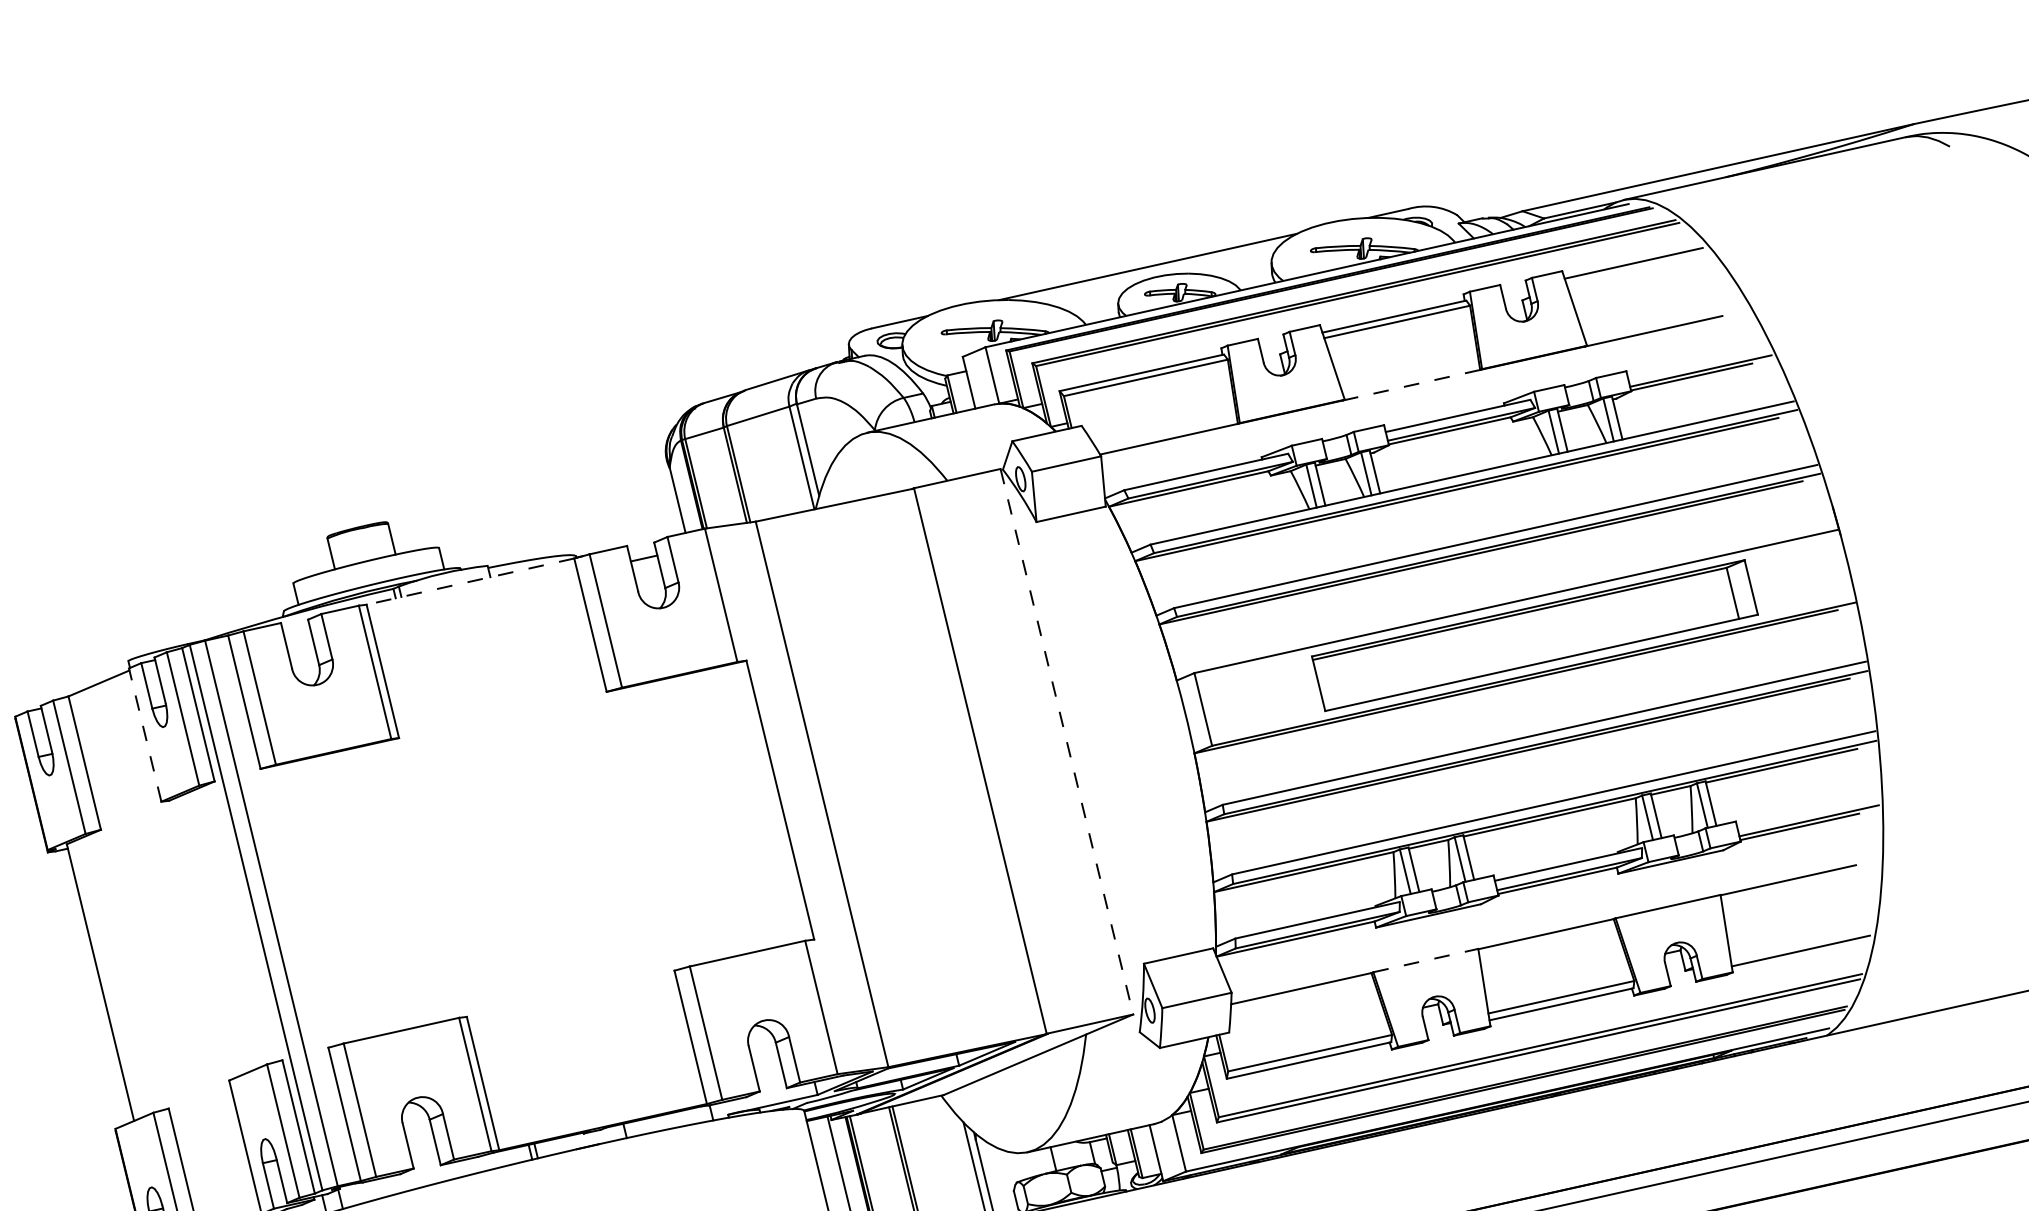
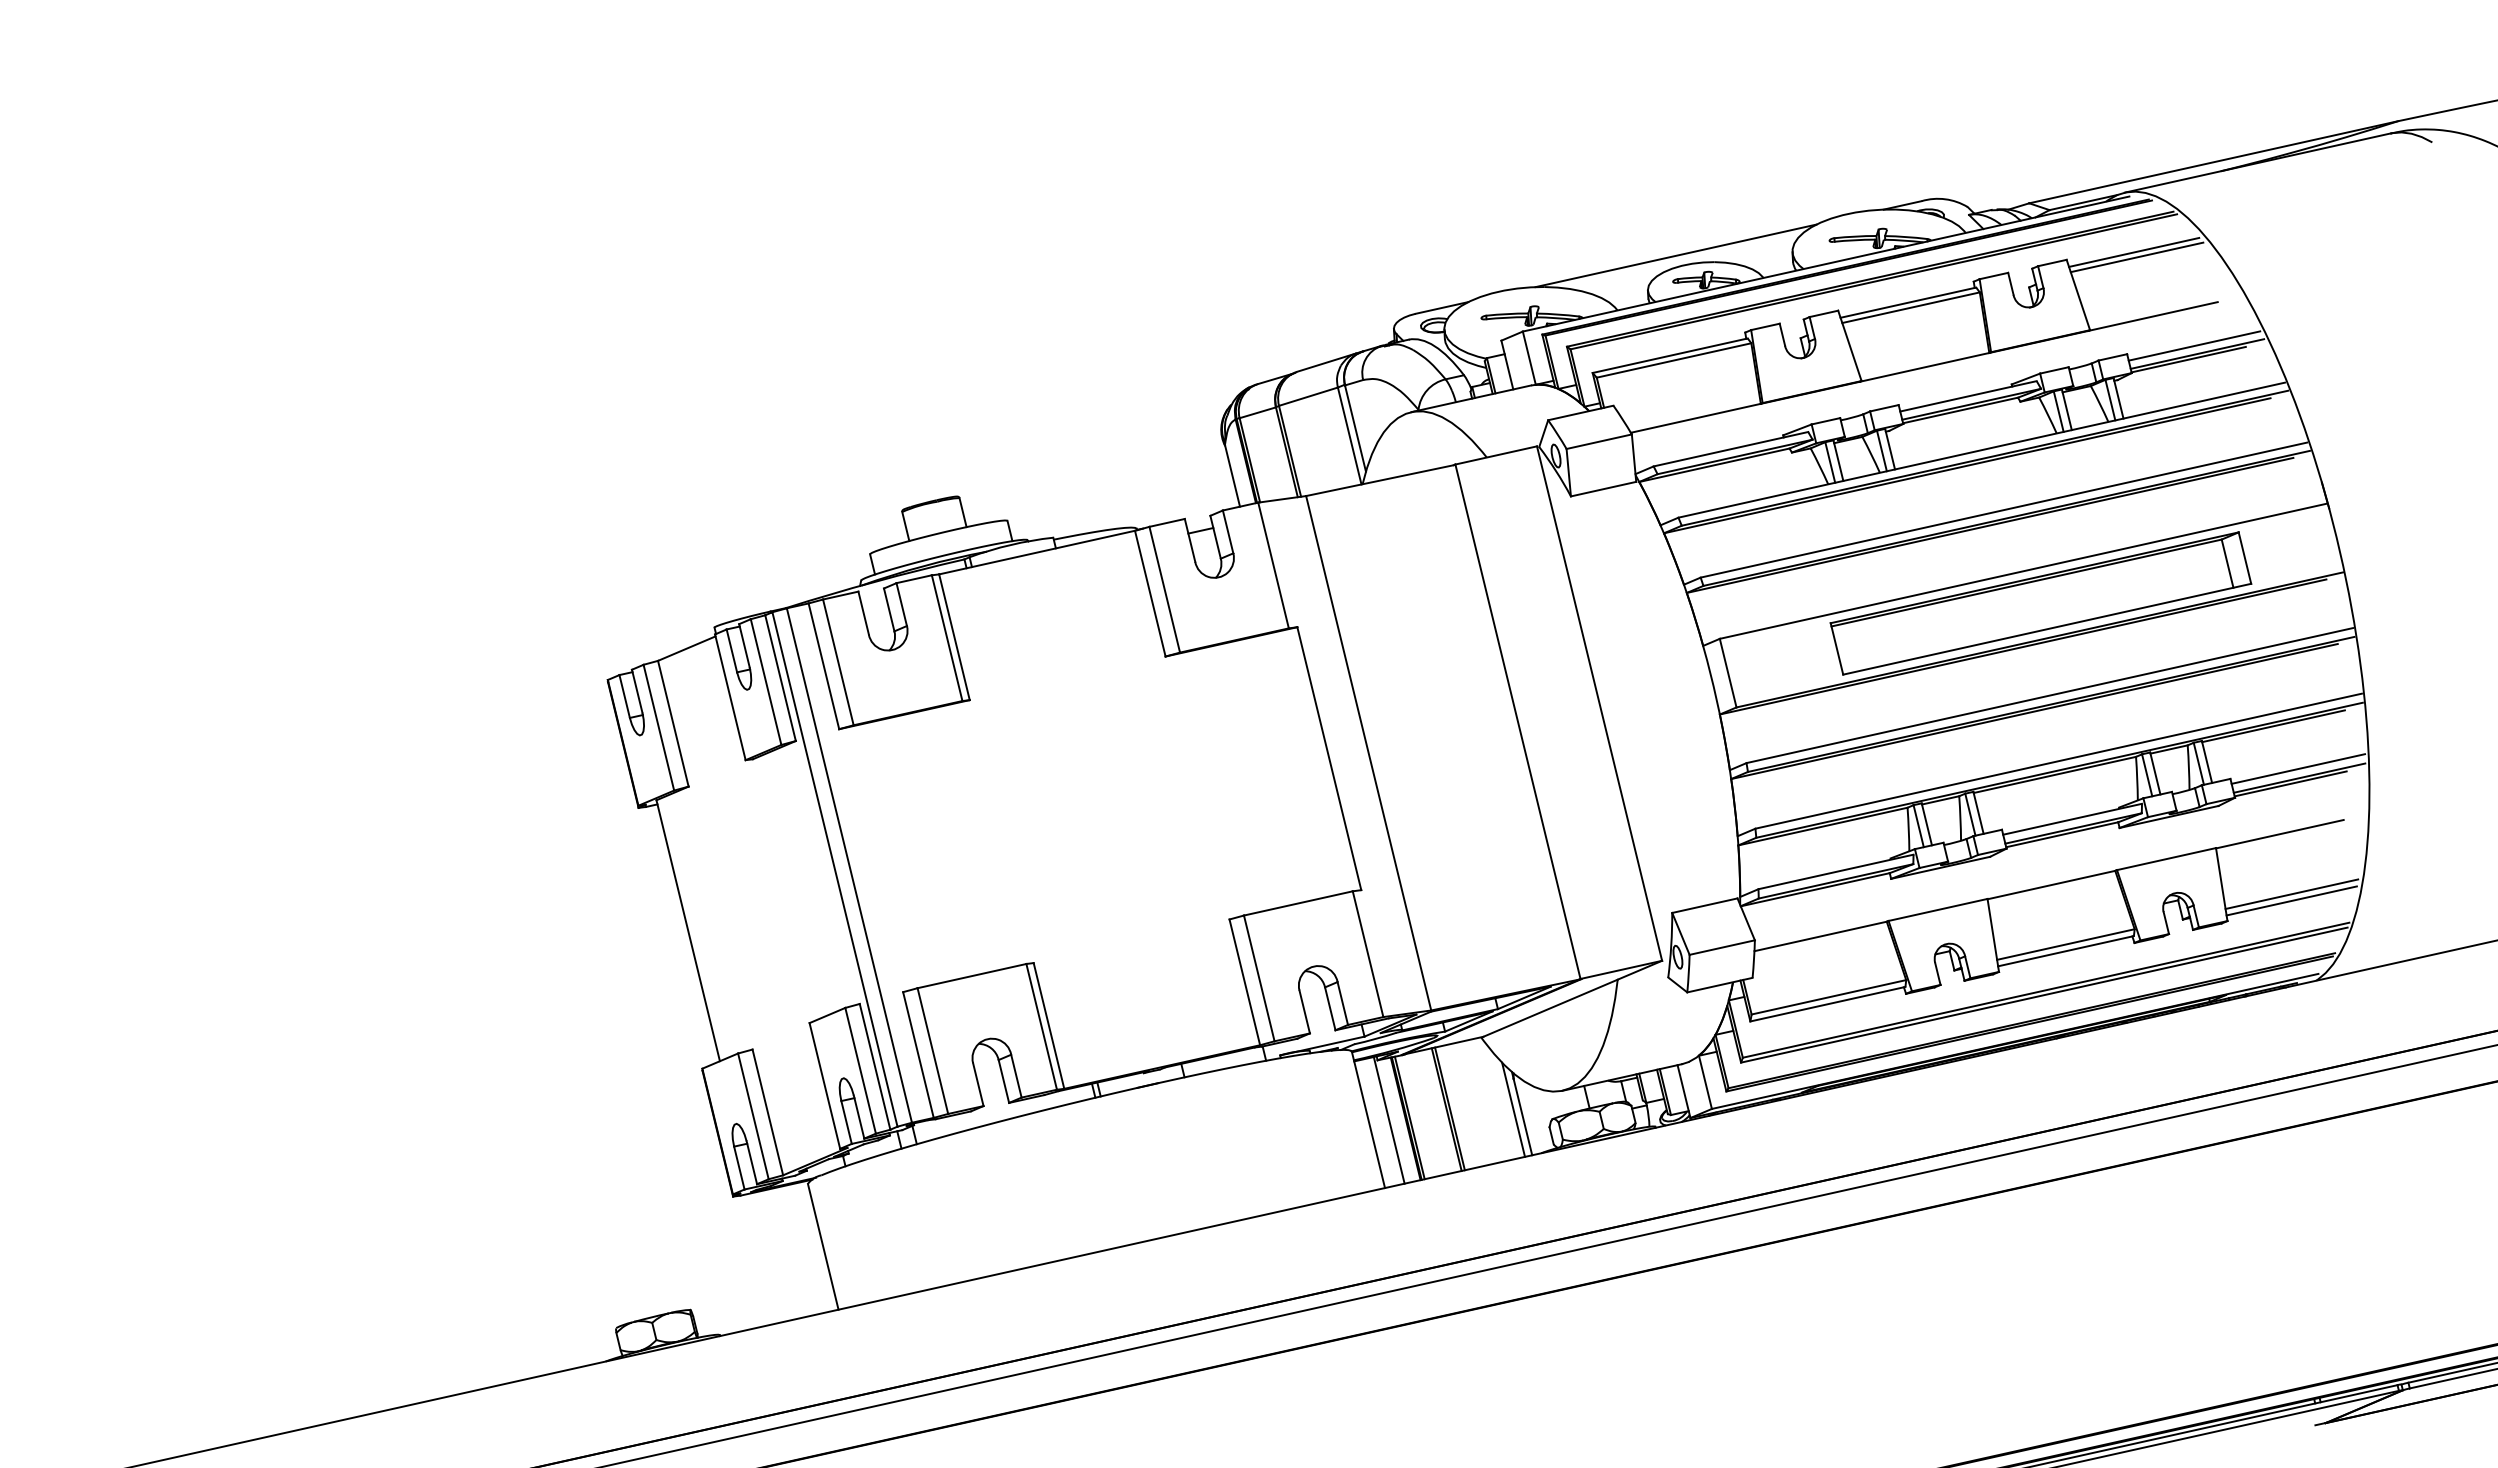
line: (1636, 268) -> (2136, 257), added
line: (1697, 362) -> (2194, 345), added
line: (1411, 385) -> (1924, 367), dashed -> solid
line: (469, 581) -> (1036, 552), dashed -> solid
line: (145, 735) -> (730, 697), dashed -> solid
line: (1066, 741) -> (1599, 703), dashed -> solid
line: (1808, 810) -> (2298, 768), added
line: (1800, 943) -> (2291, 893), added
line: (1426, 960) -> (1938, 909), dashed -> solid

